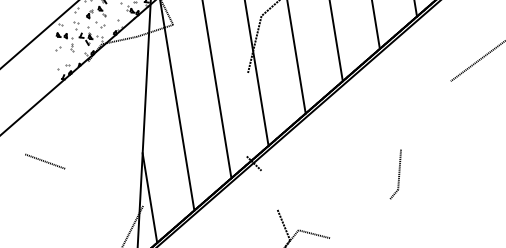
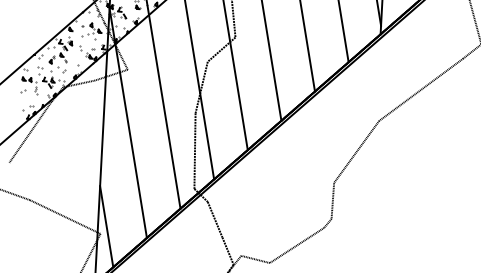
line: (64, 94) -> (29, 132), added
line: (246, 113) -> (194, 150), added
line: (425, 115) -> (356, 151), added
line: (104, 186) -> (65, 216), added
line: (268, 190) -> (214, 219), added
line: (359, 218) -> (296, 245), added

